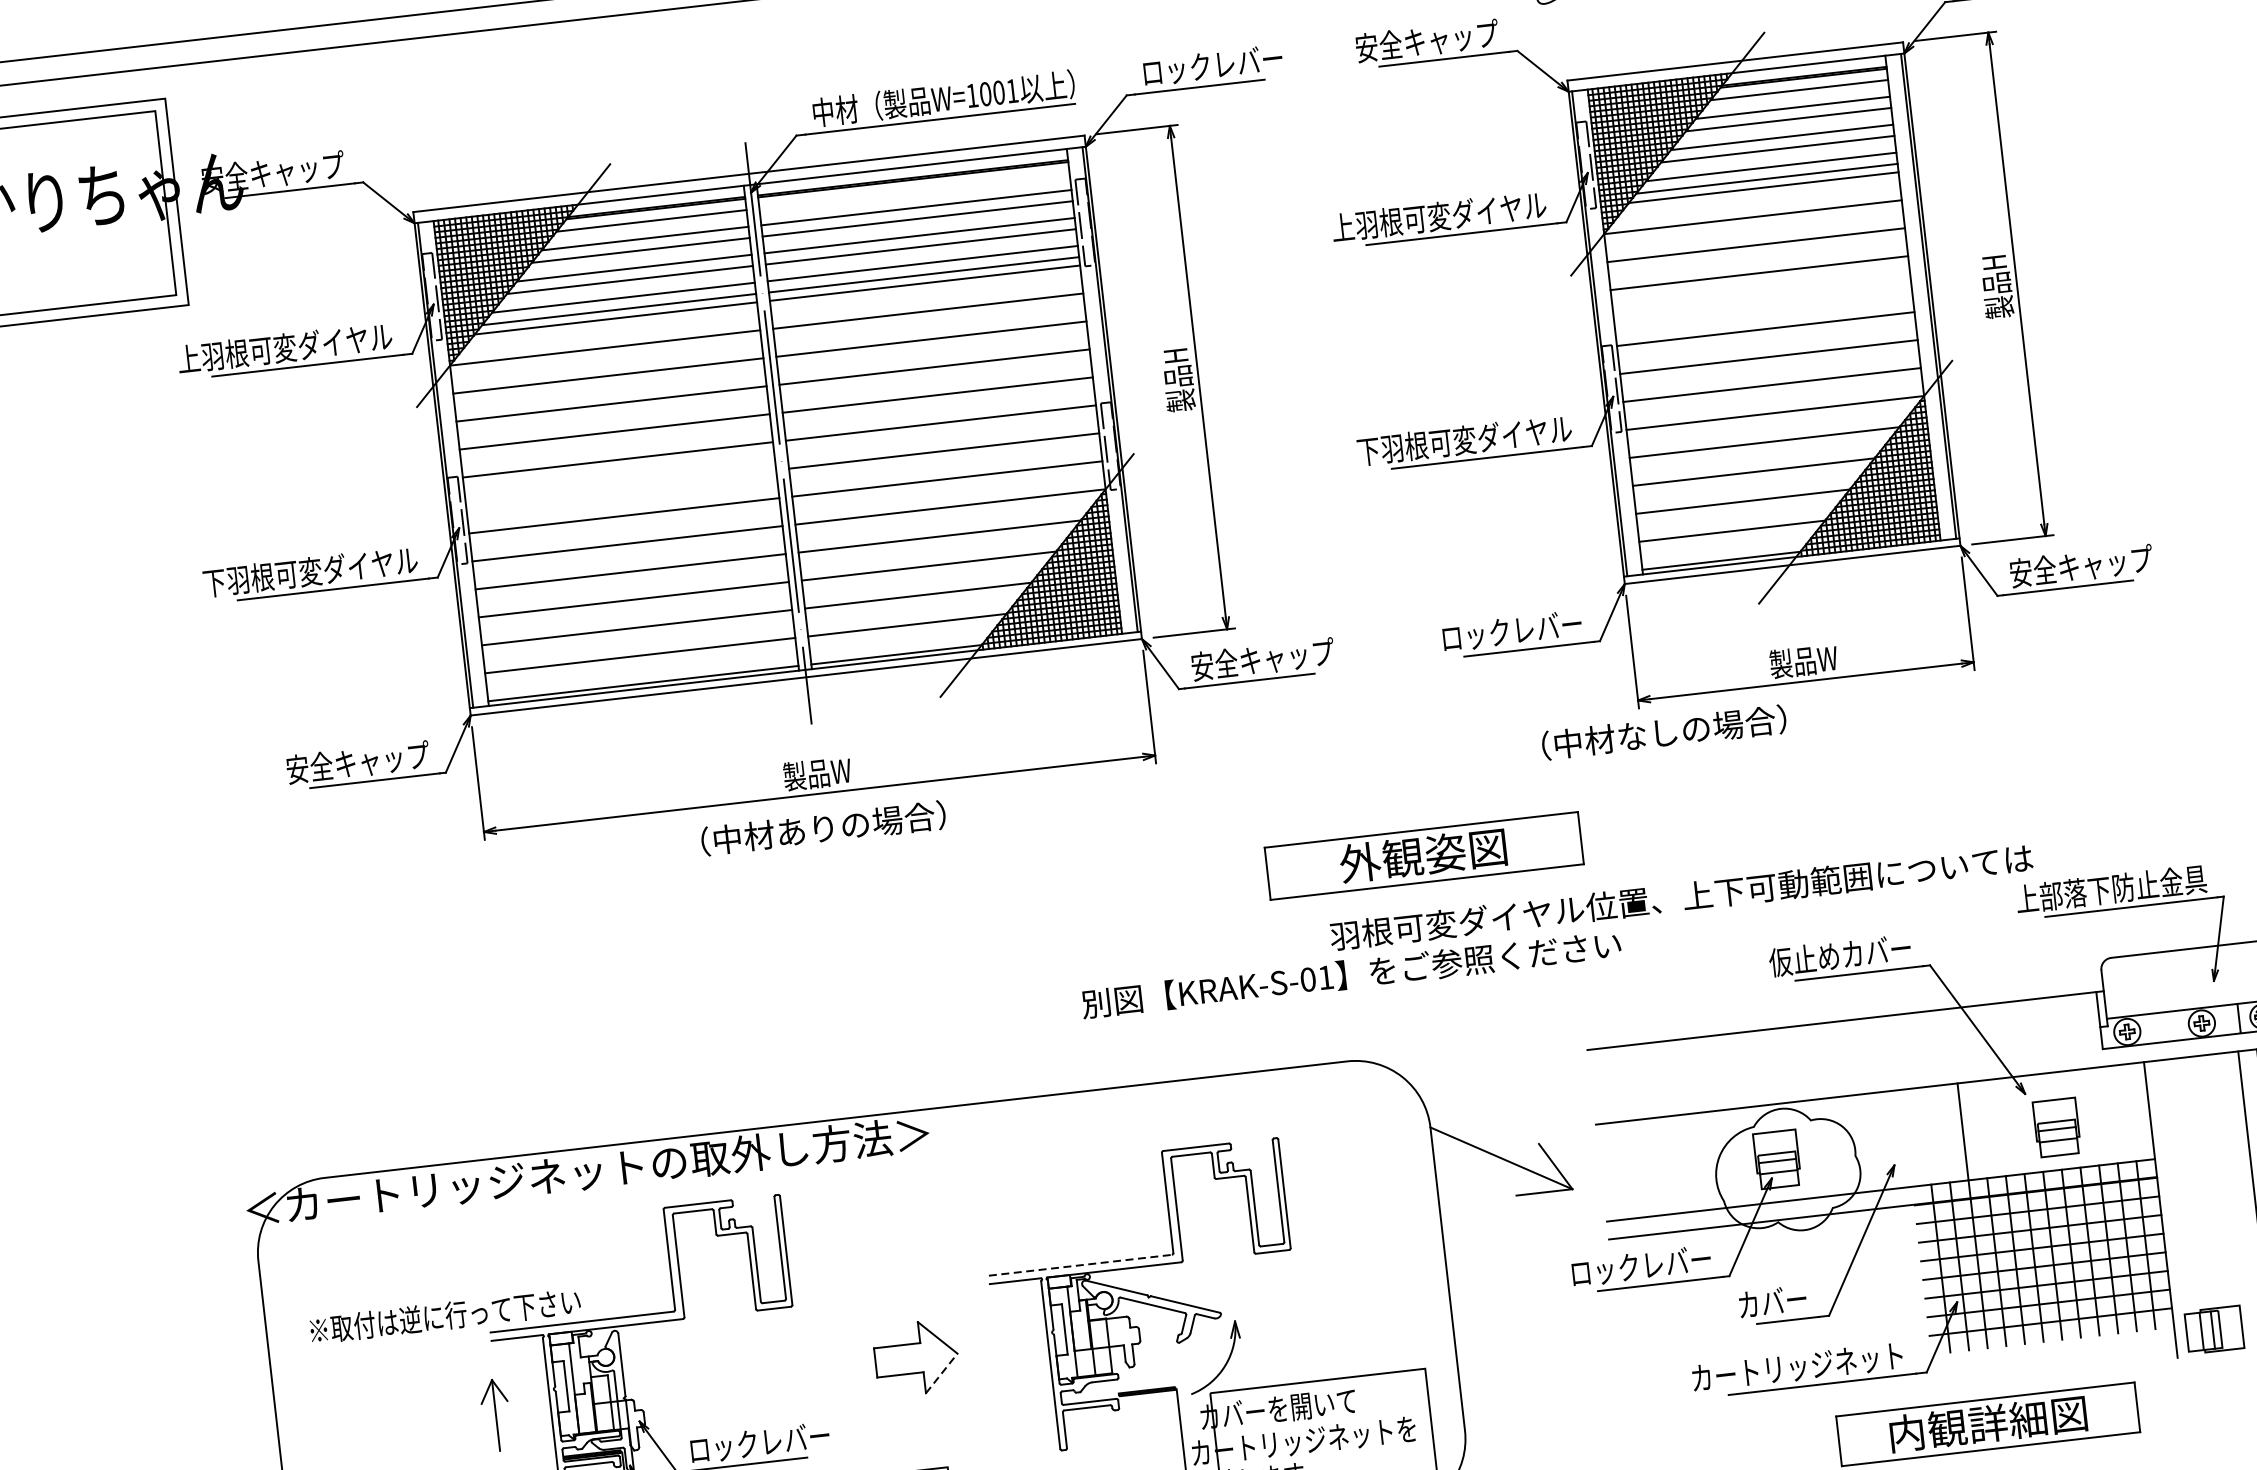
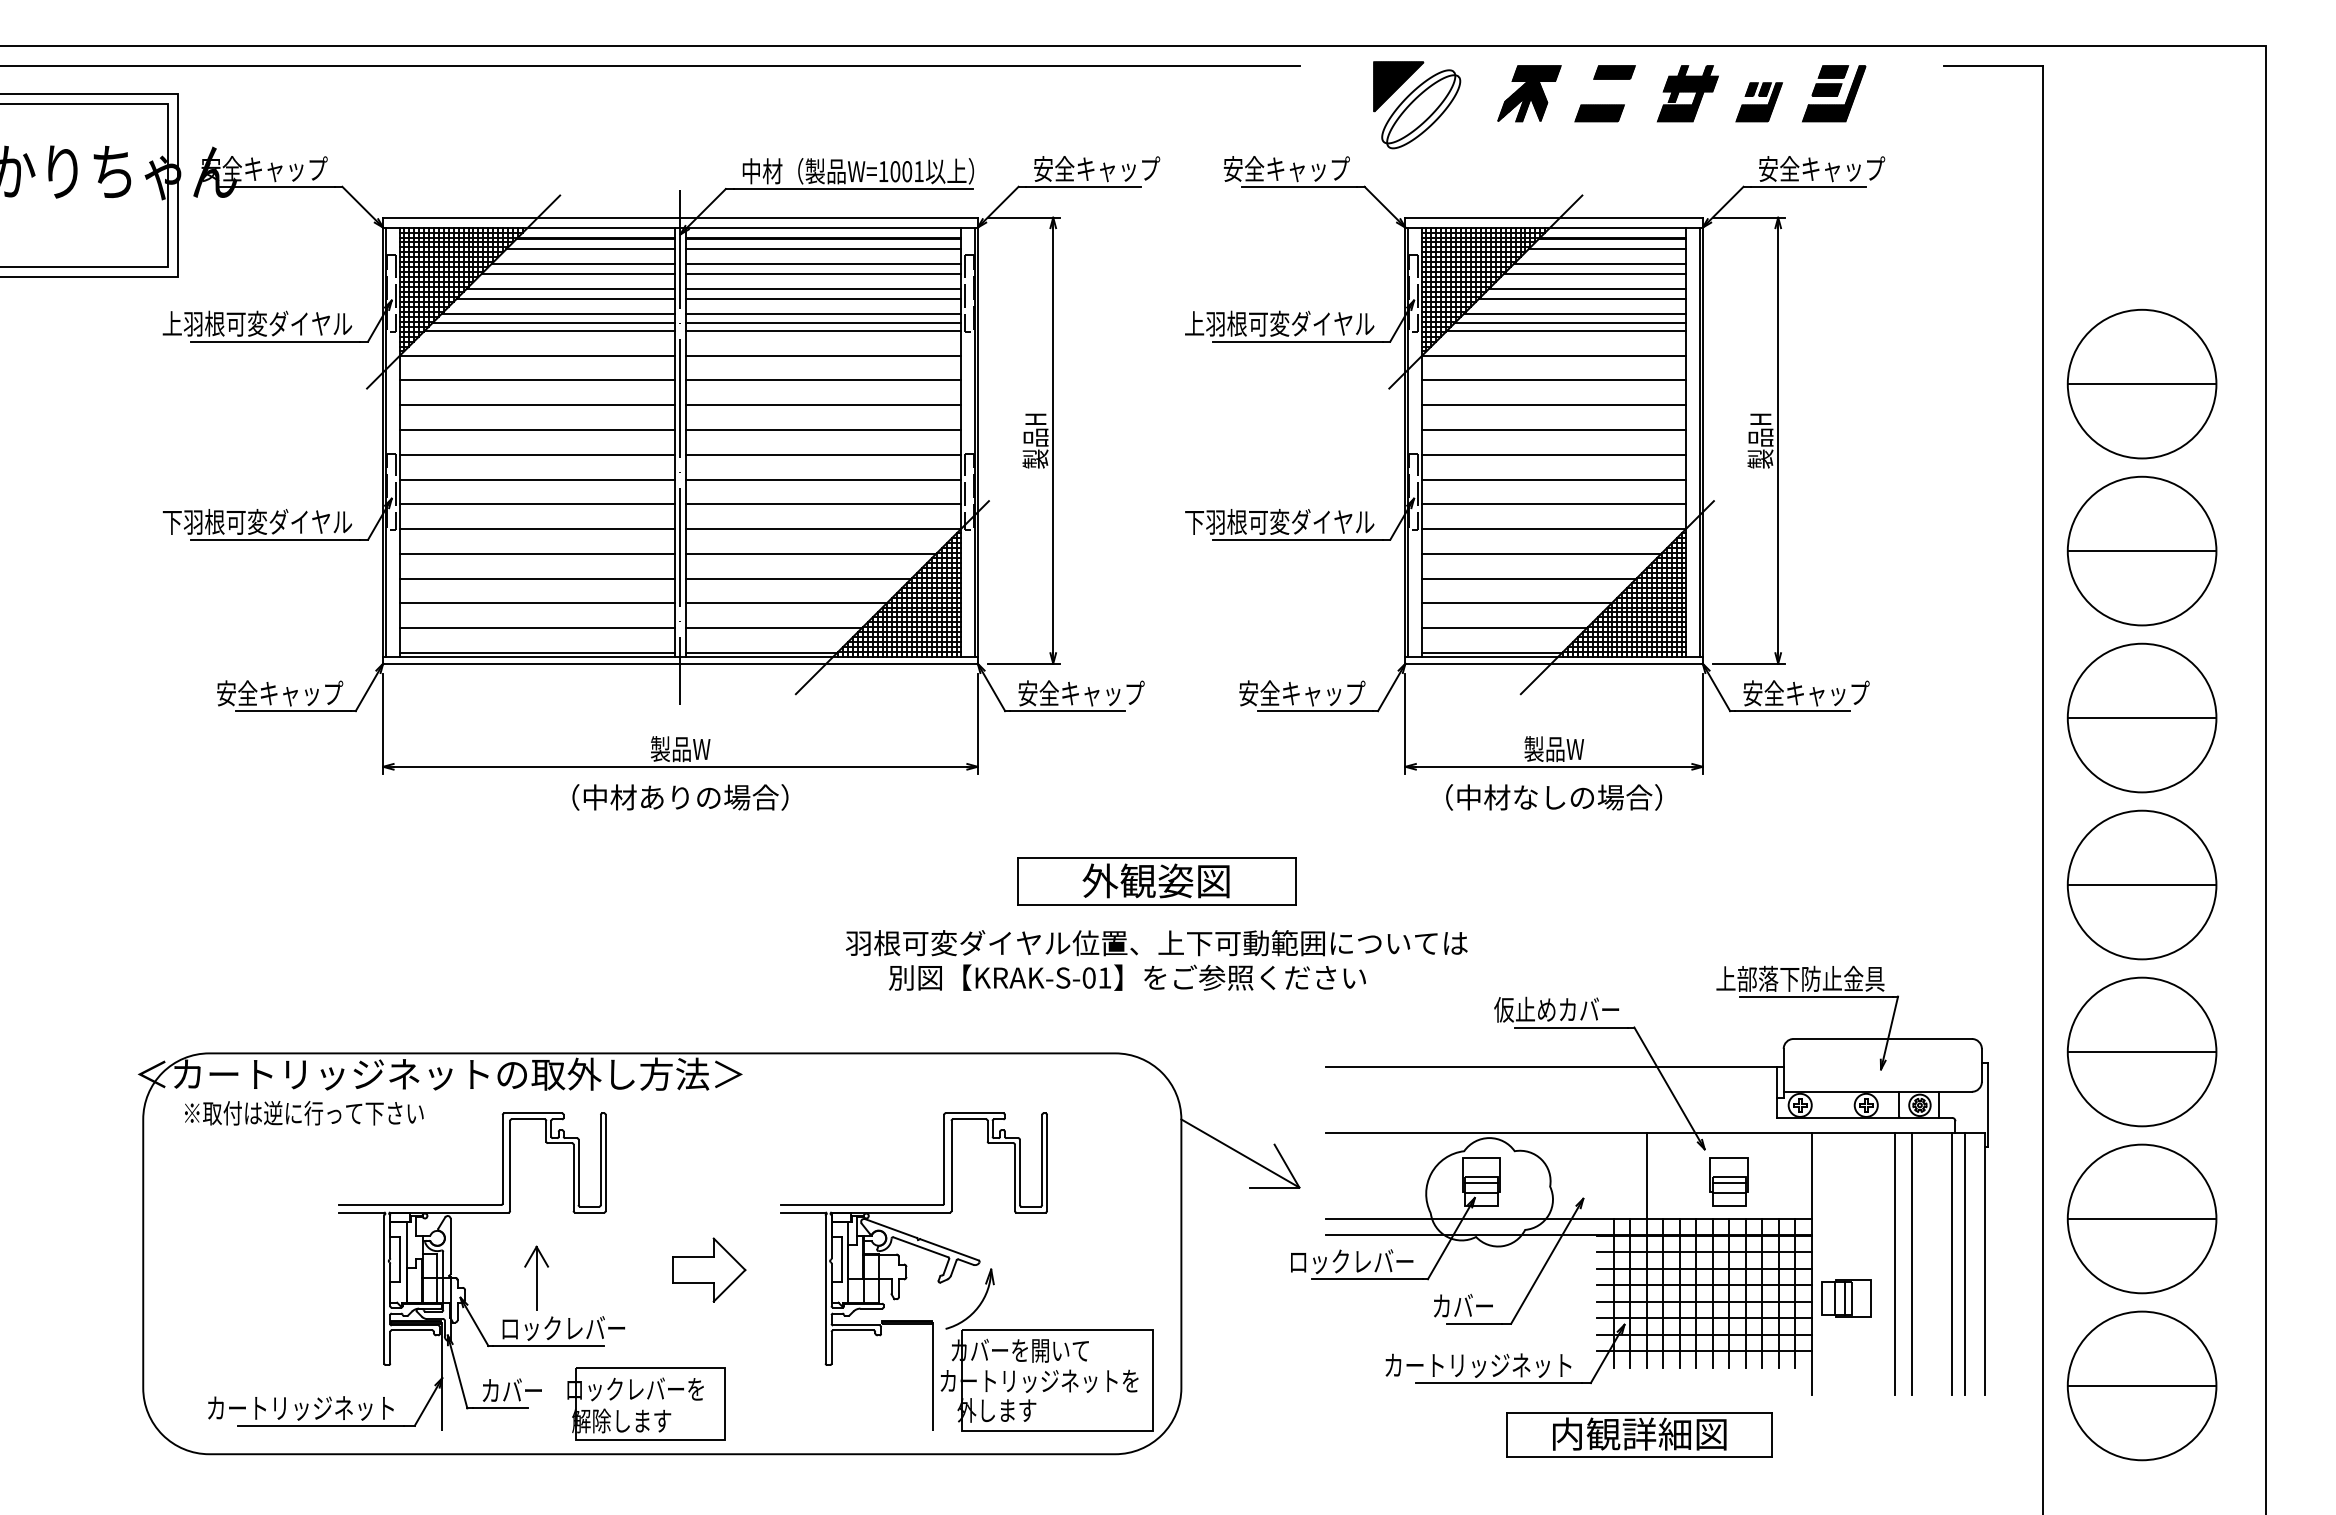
text: (1213, 65) -> (1097, 169), ロックレバー -> 安全キャップ
line: (914, 191) -> (823, 249), added
line: (1761, 300) -> (1553, 429), added
line: (621, 487) -> (537, 479), added
text: (1512, 630) -> (1302, 693), ロックレバー -> 安全キャップ
text: (1663, 732) -> (1553, 797), moved
part: (1423, 856) -> (1156, 881), moved
text: (1681, 897) -> (1156, 943), moved
line: (1081, 1265) -> (862, 1205), dashed -> solid
text: (445, 1316) -> (304, 1113), moved
part: (2214, 1329) -> (1846, 1298), moved
line: (941, 1373) -> (729, 1285), dashed -> solid
part: (495, 1414) -> (536, 1277), moved

